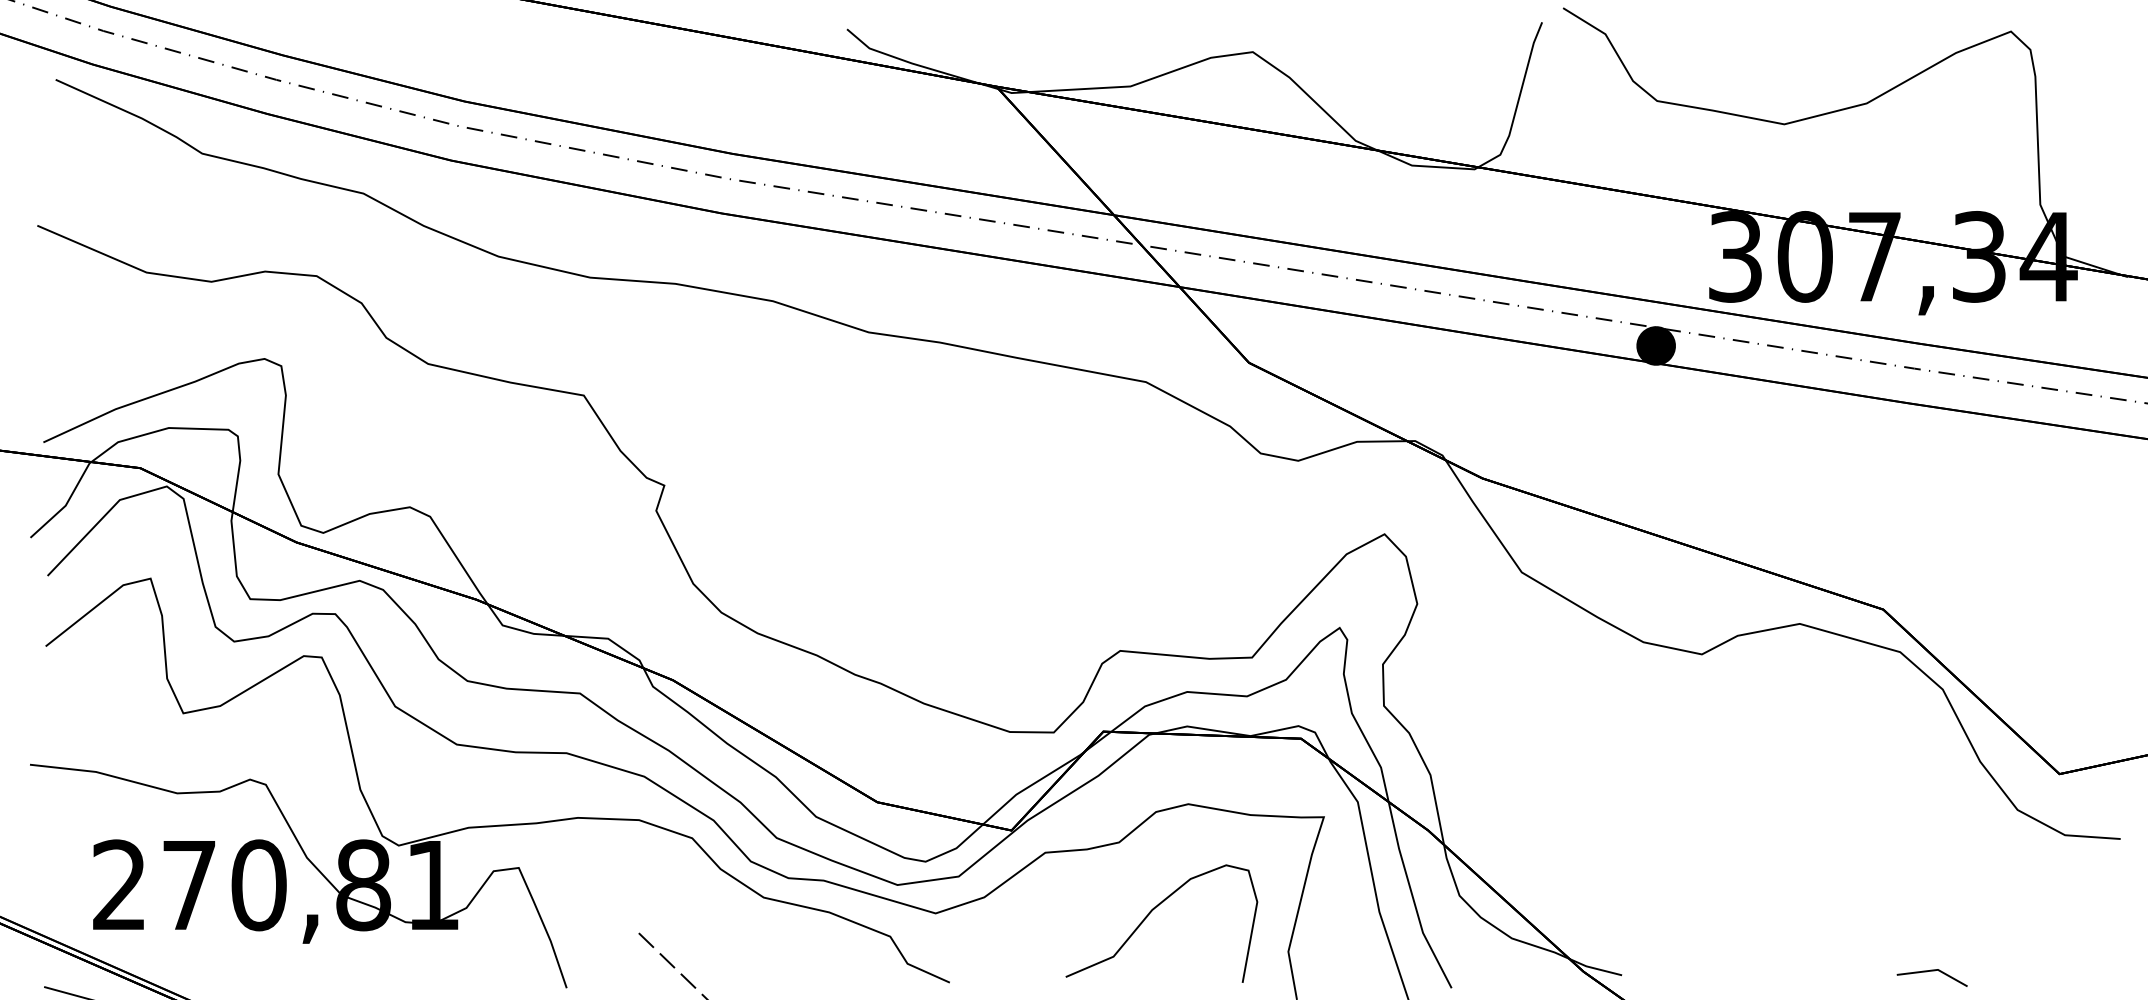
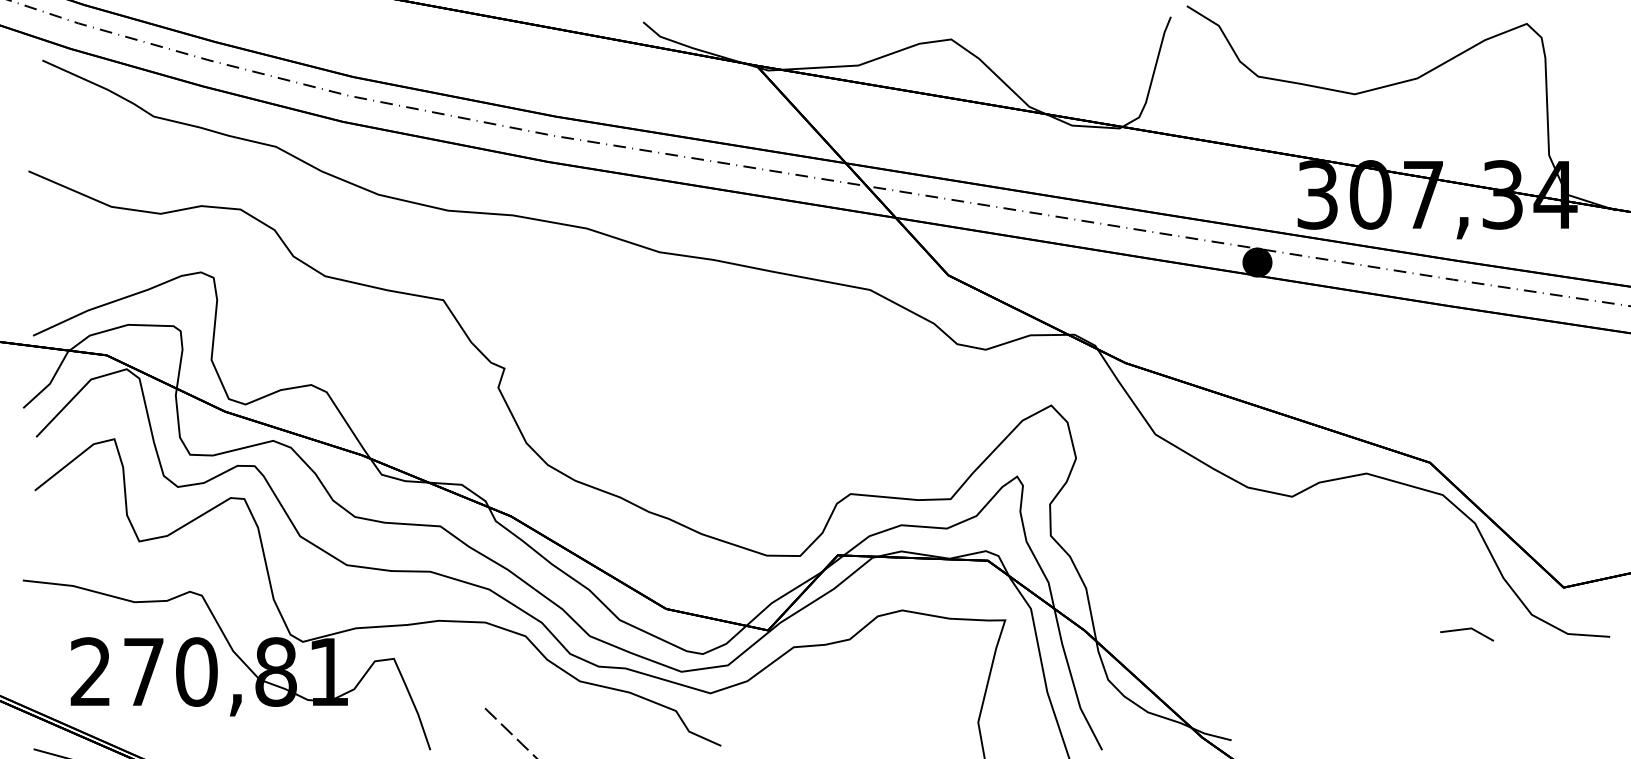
curve: (1148, 916) -> (872, 695), removed
line: (1931, 971) -> (1466, 629), moved

